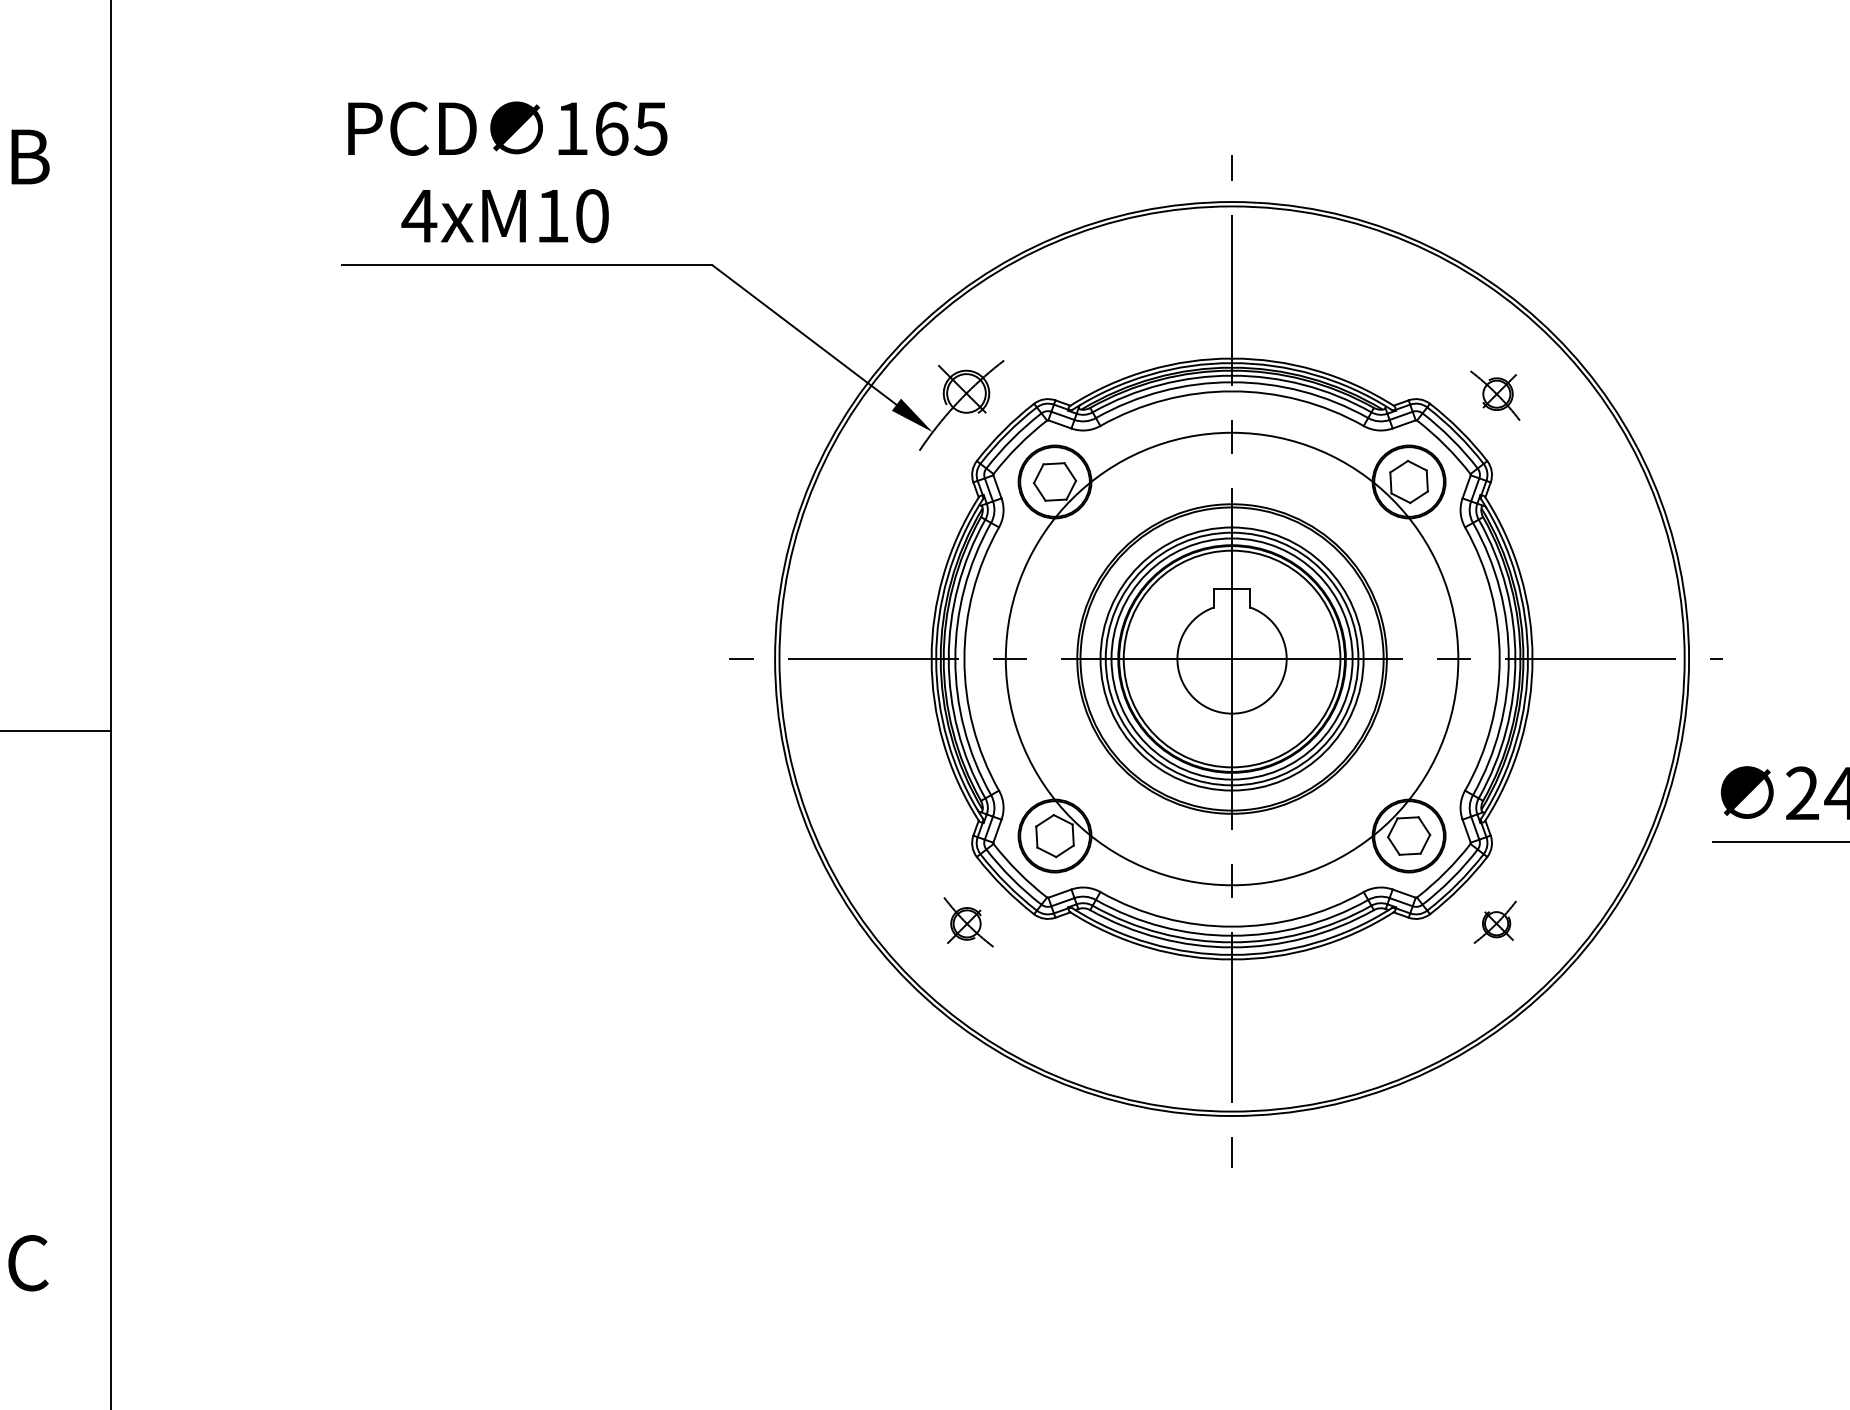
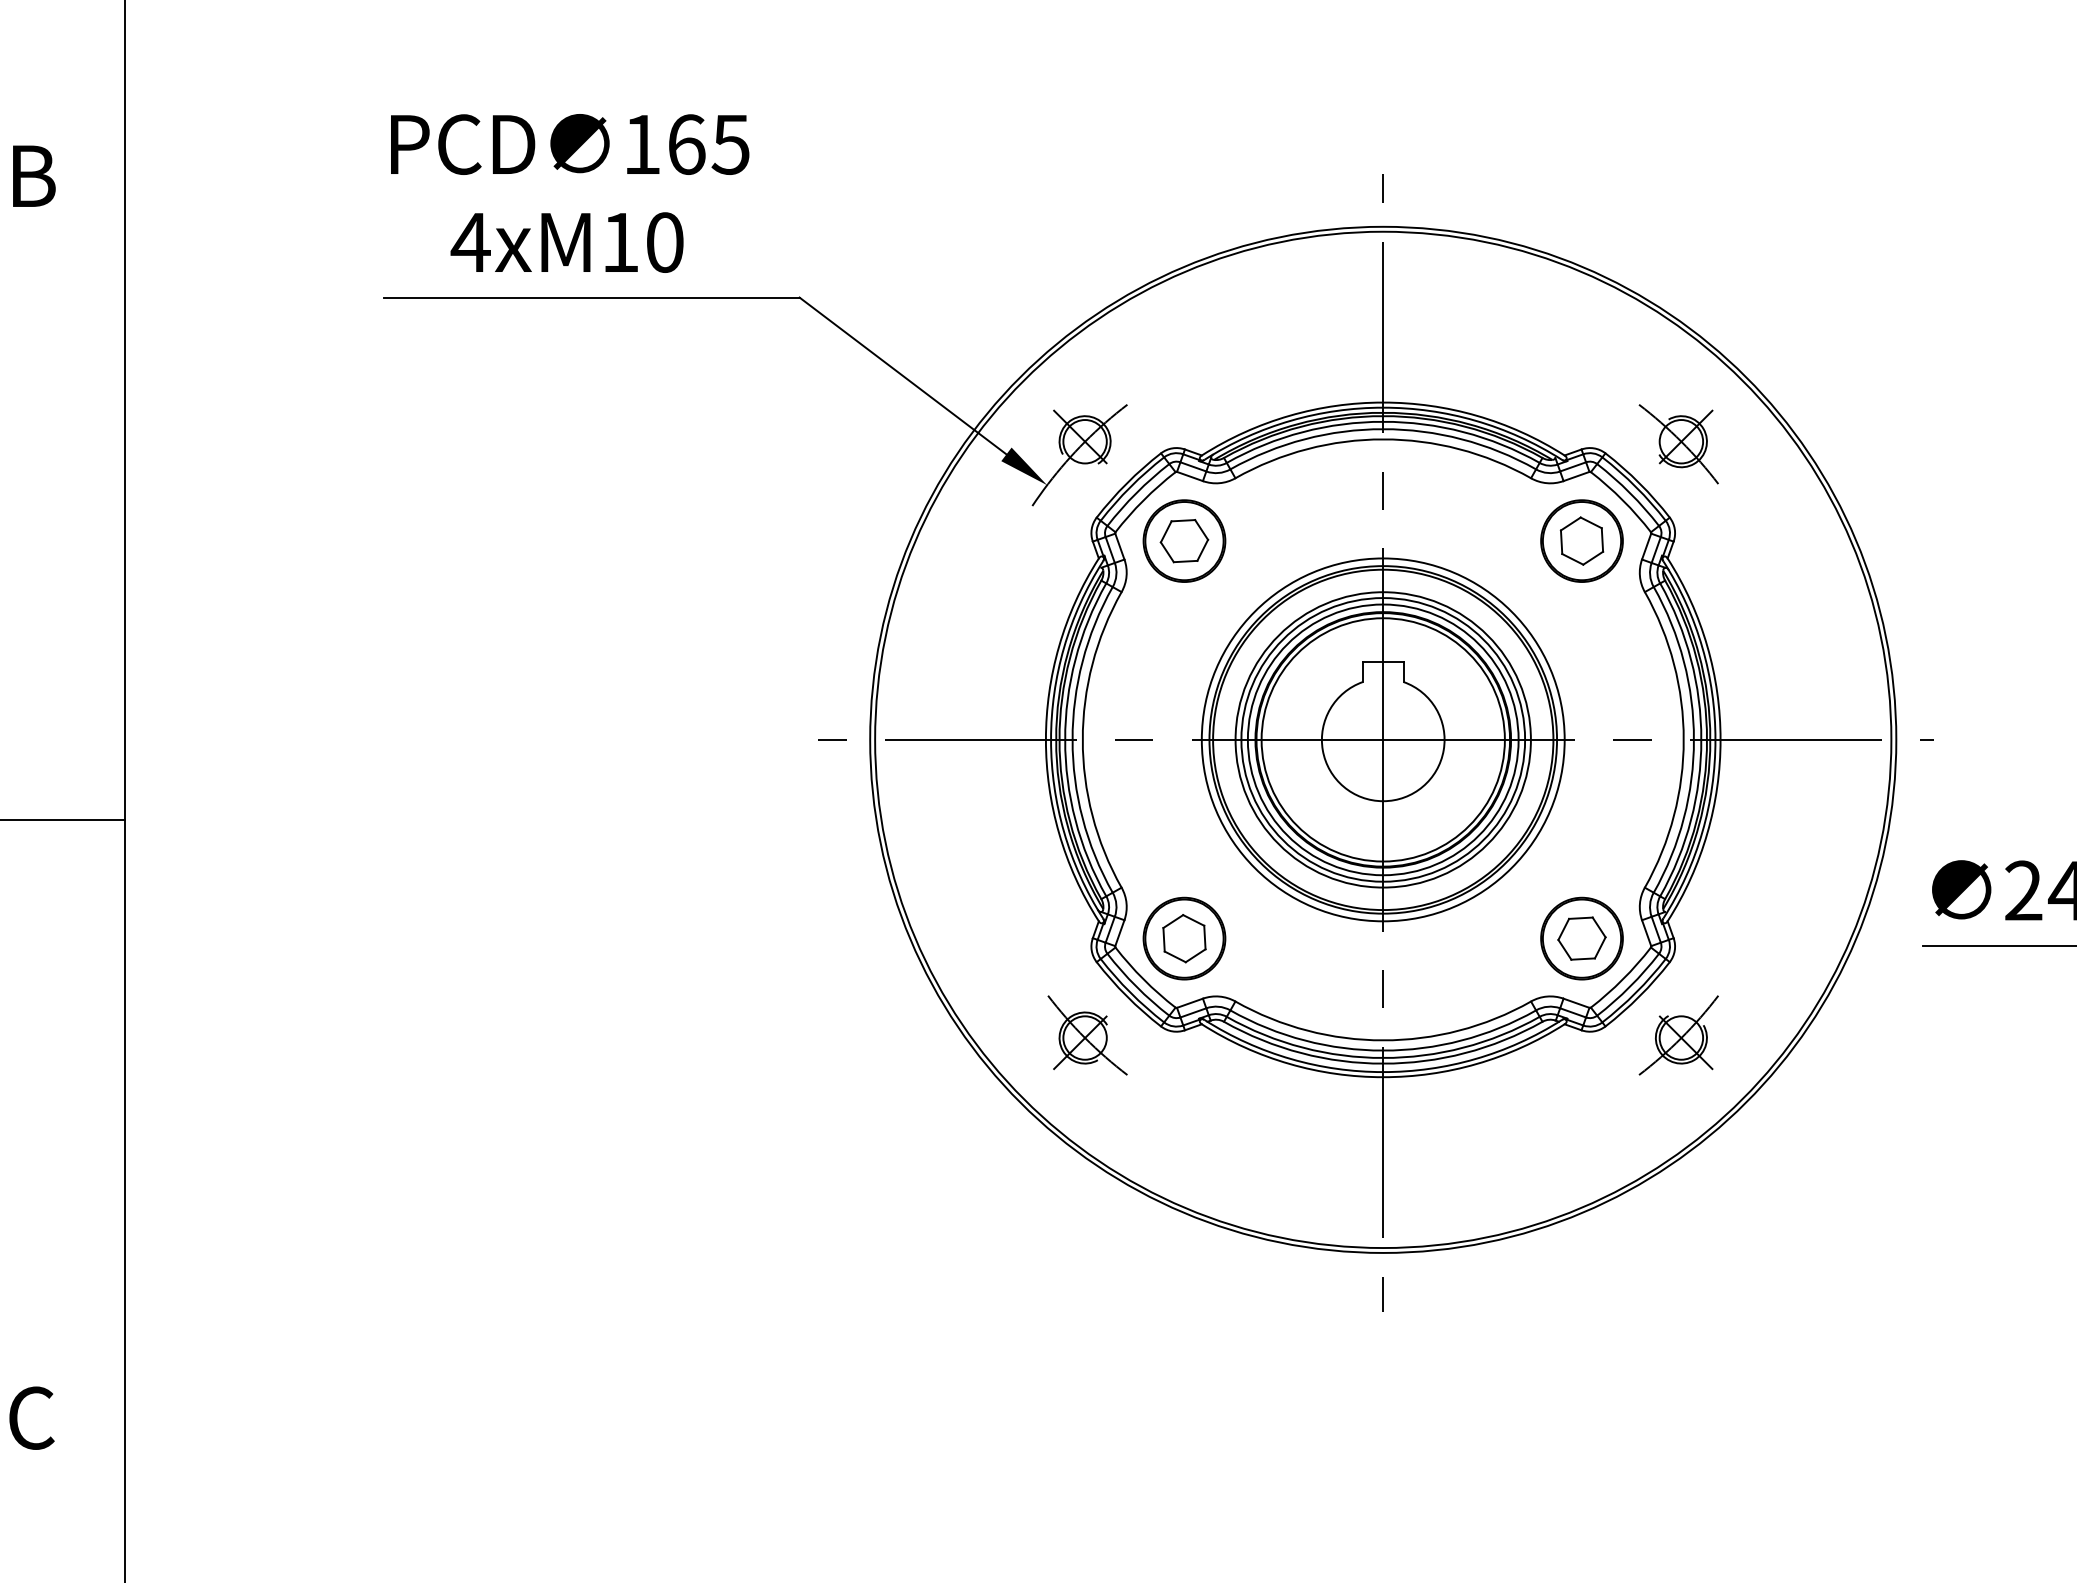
part: (1495, 395) -> (1678, 444), size x1.43
circle: (1231, 658) -> (1382, 739), size x0.71
part: (968, 922) -> (1087, 1035), size x1.43
part: (1495, 922) -> (1678, 1035), size x1.67

